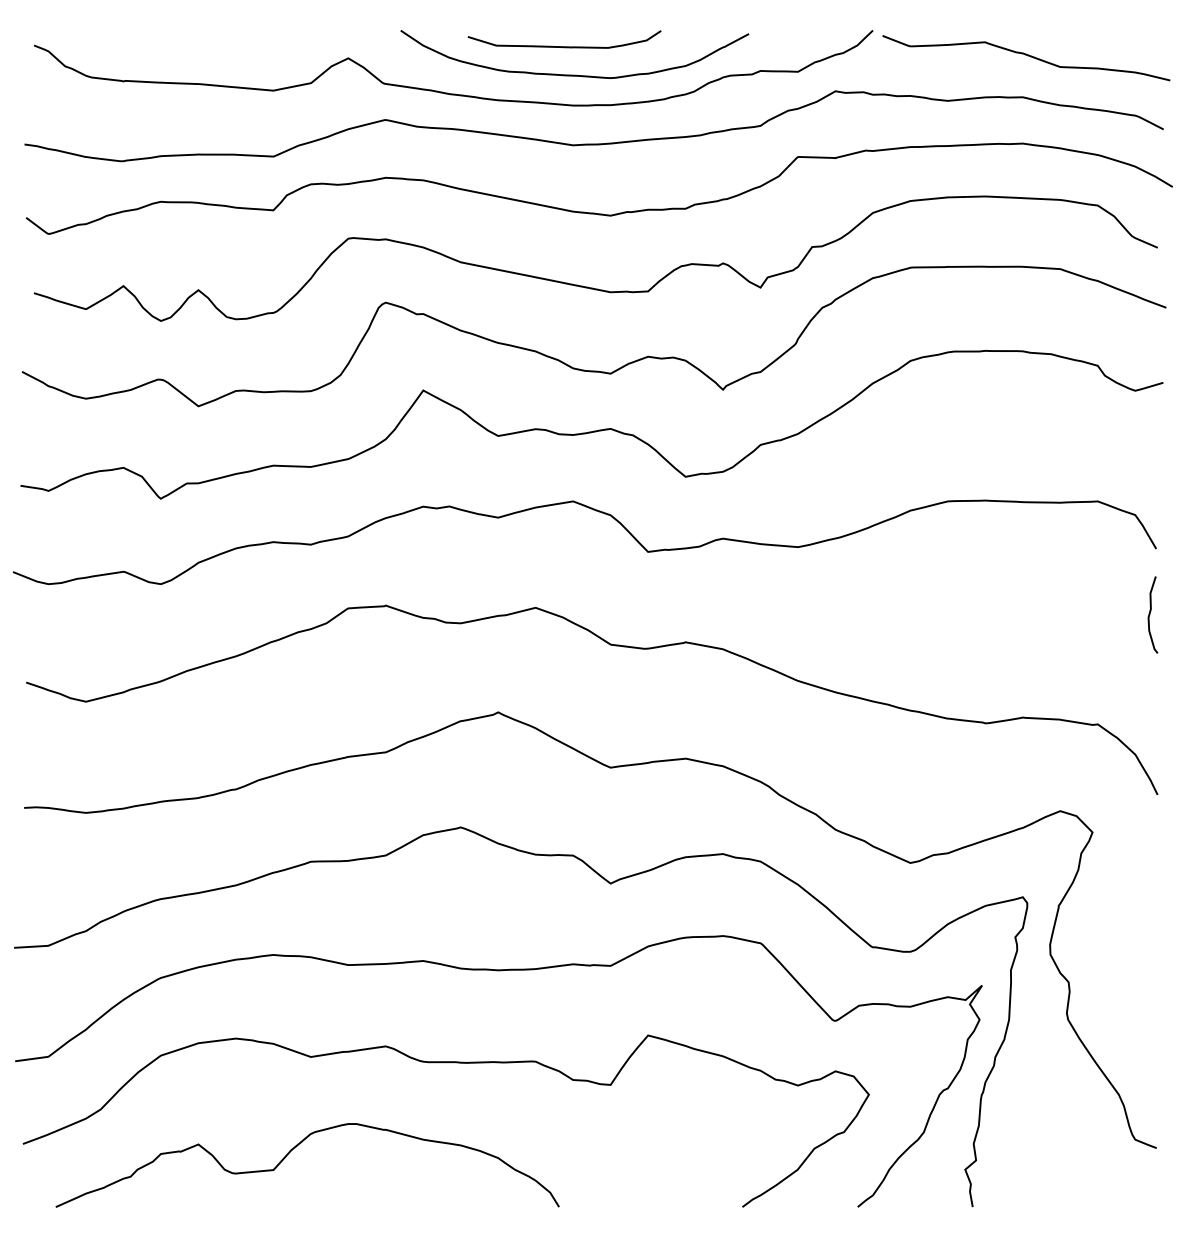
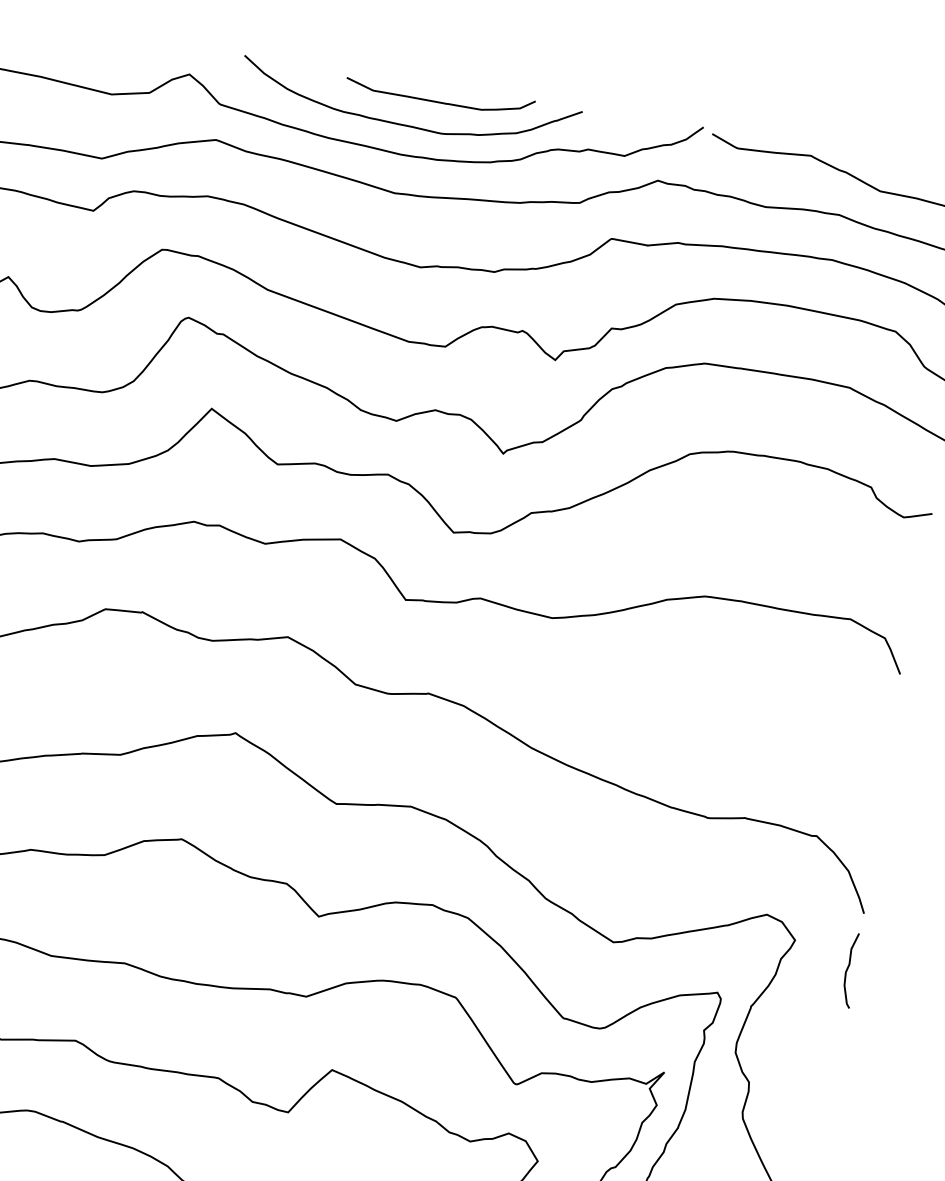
curve: (564, 46) -> (439, 101), moved
curve: (1150, 614) -> (848, 969), moved

